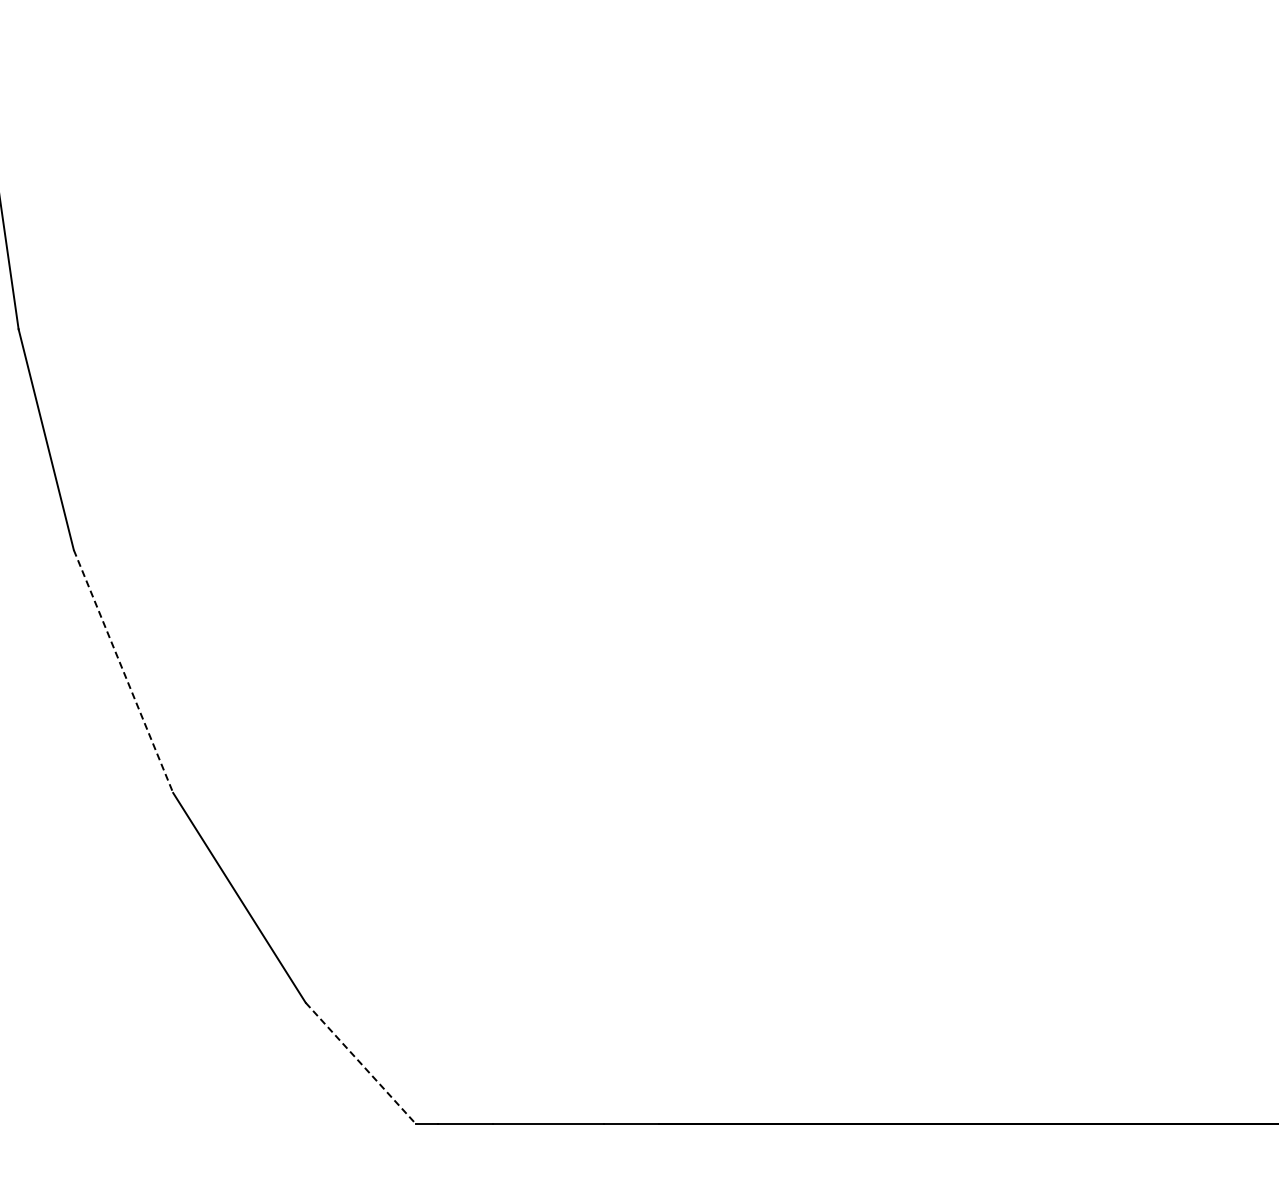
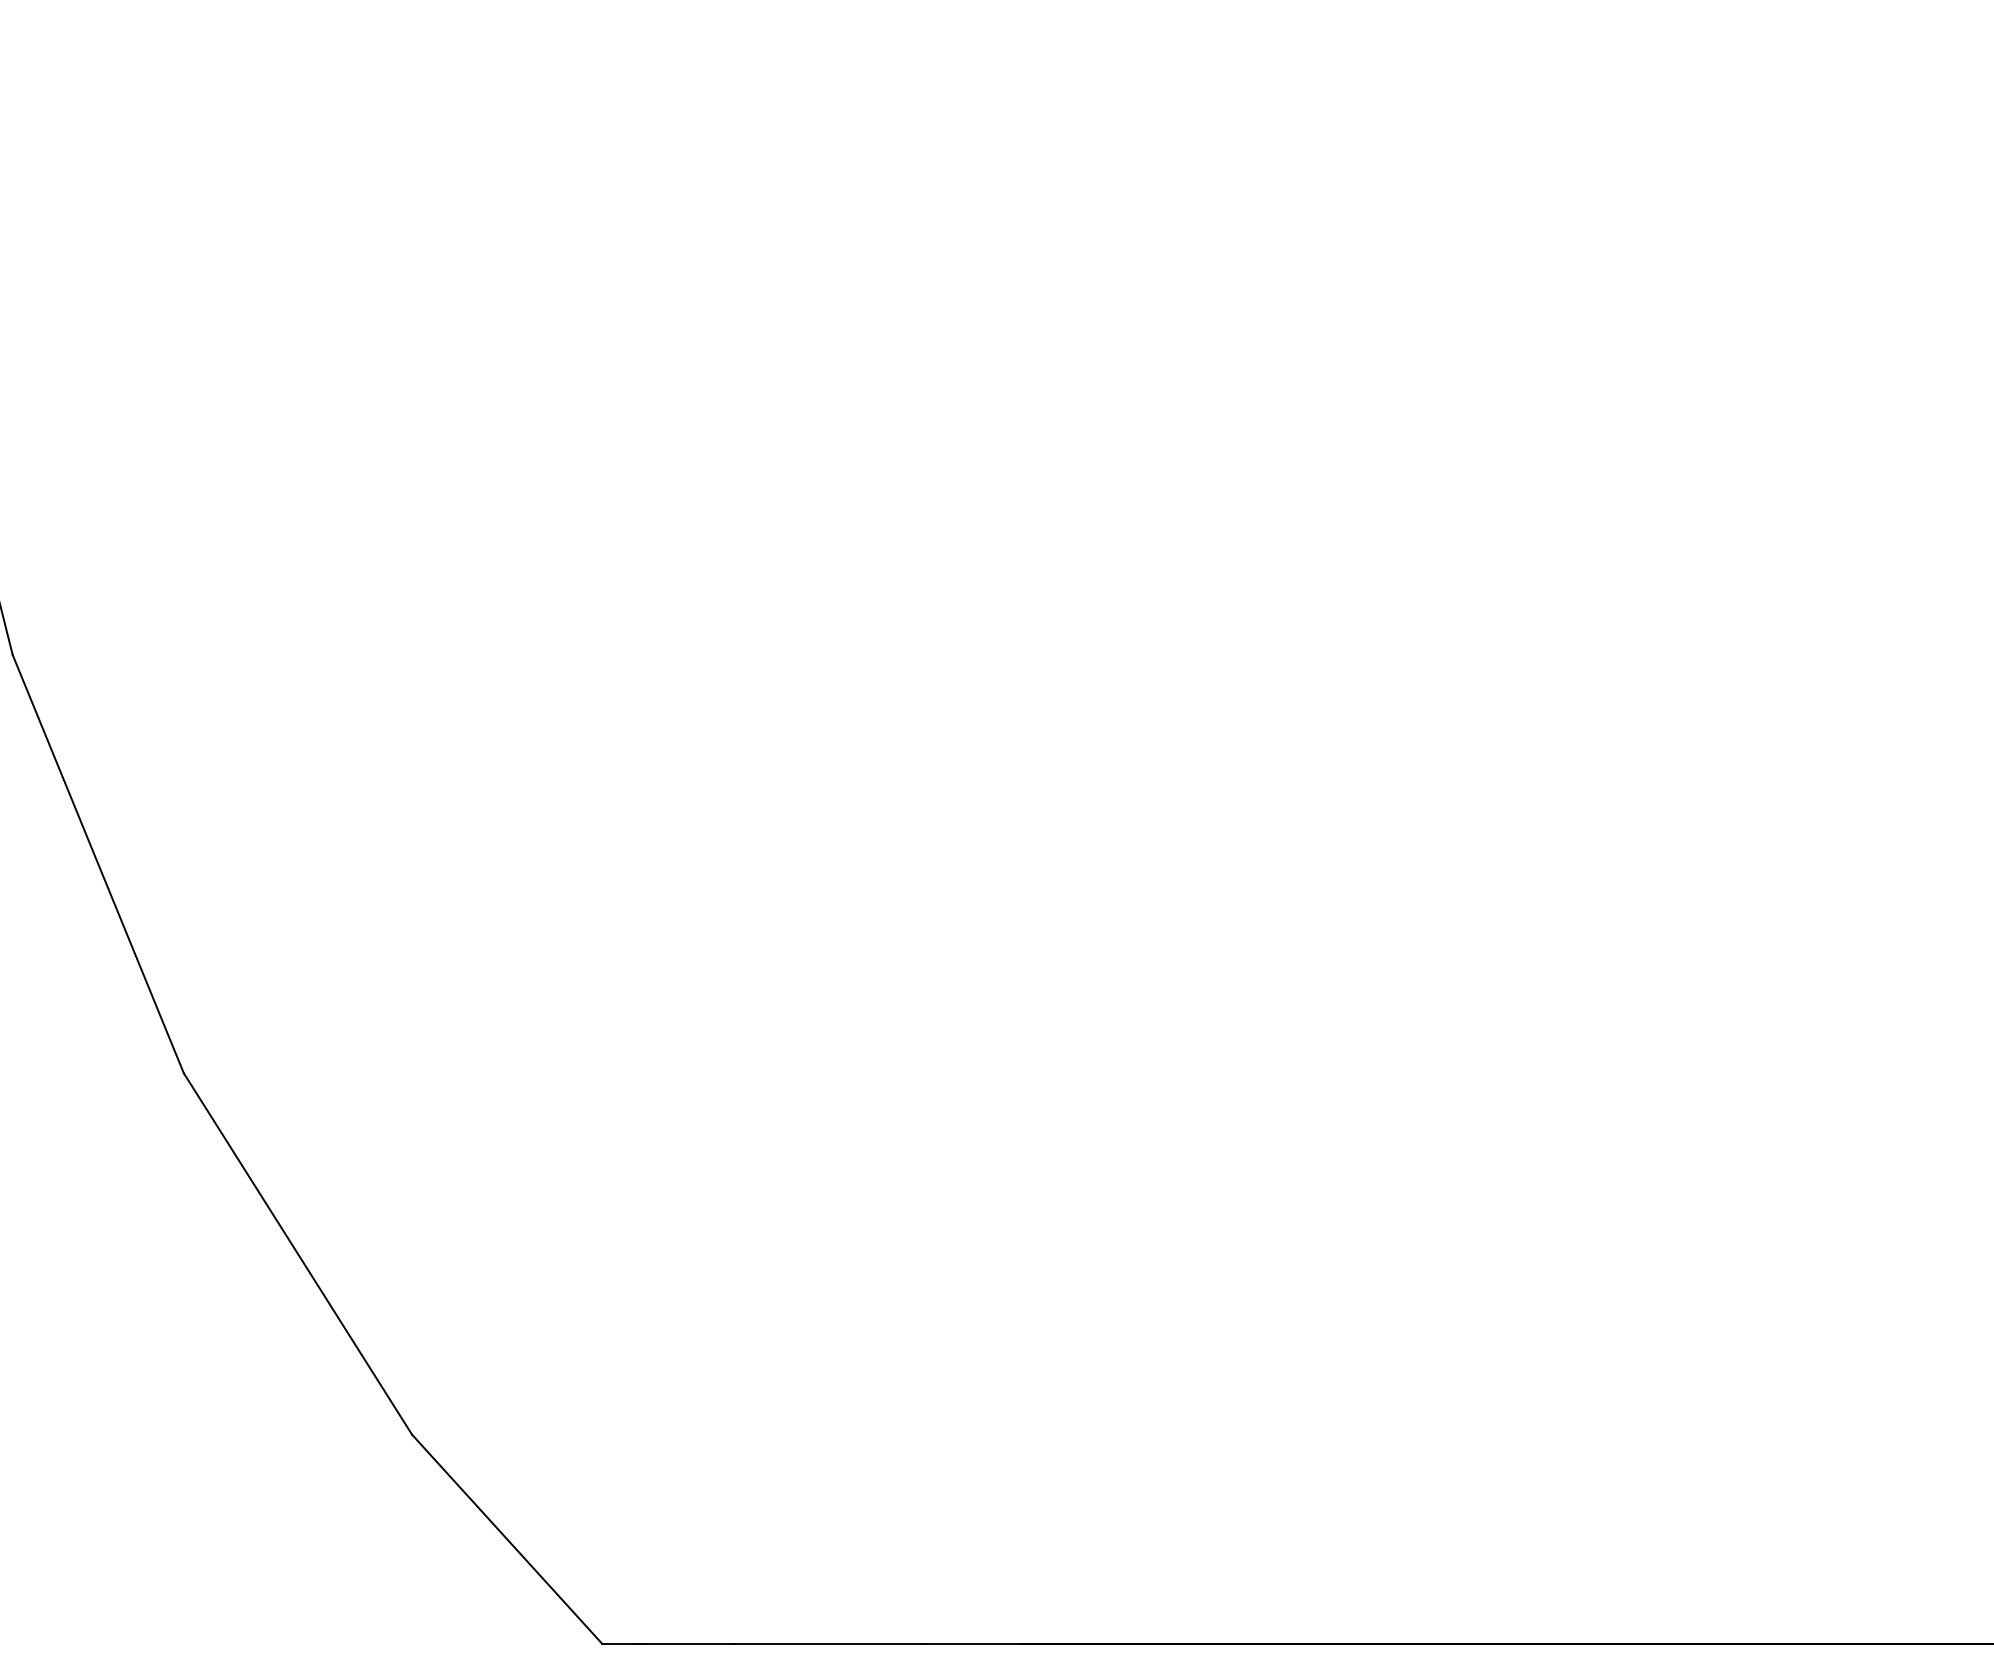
line: (123, 671) -> (98, 864), dashed -> solid
line: (361, 1063) -> (508, 1539), dashed -> solid

